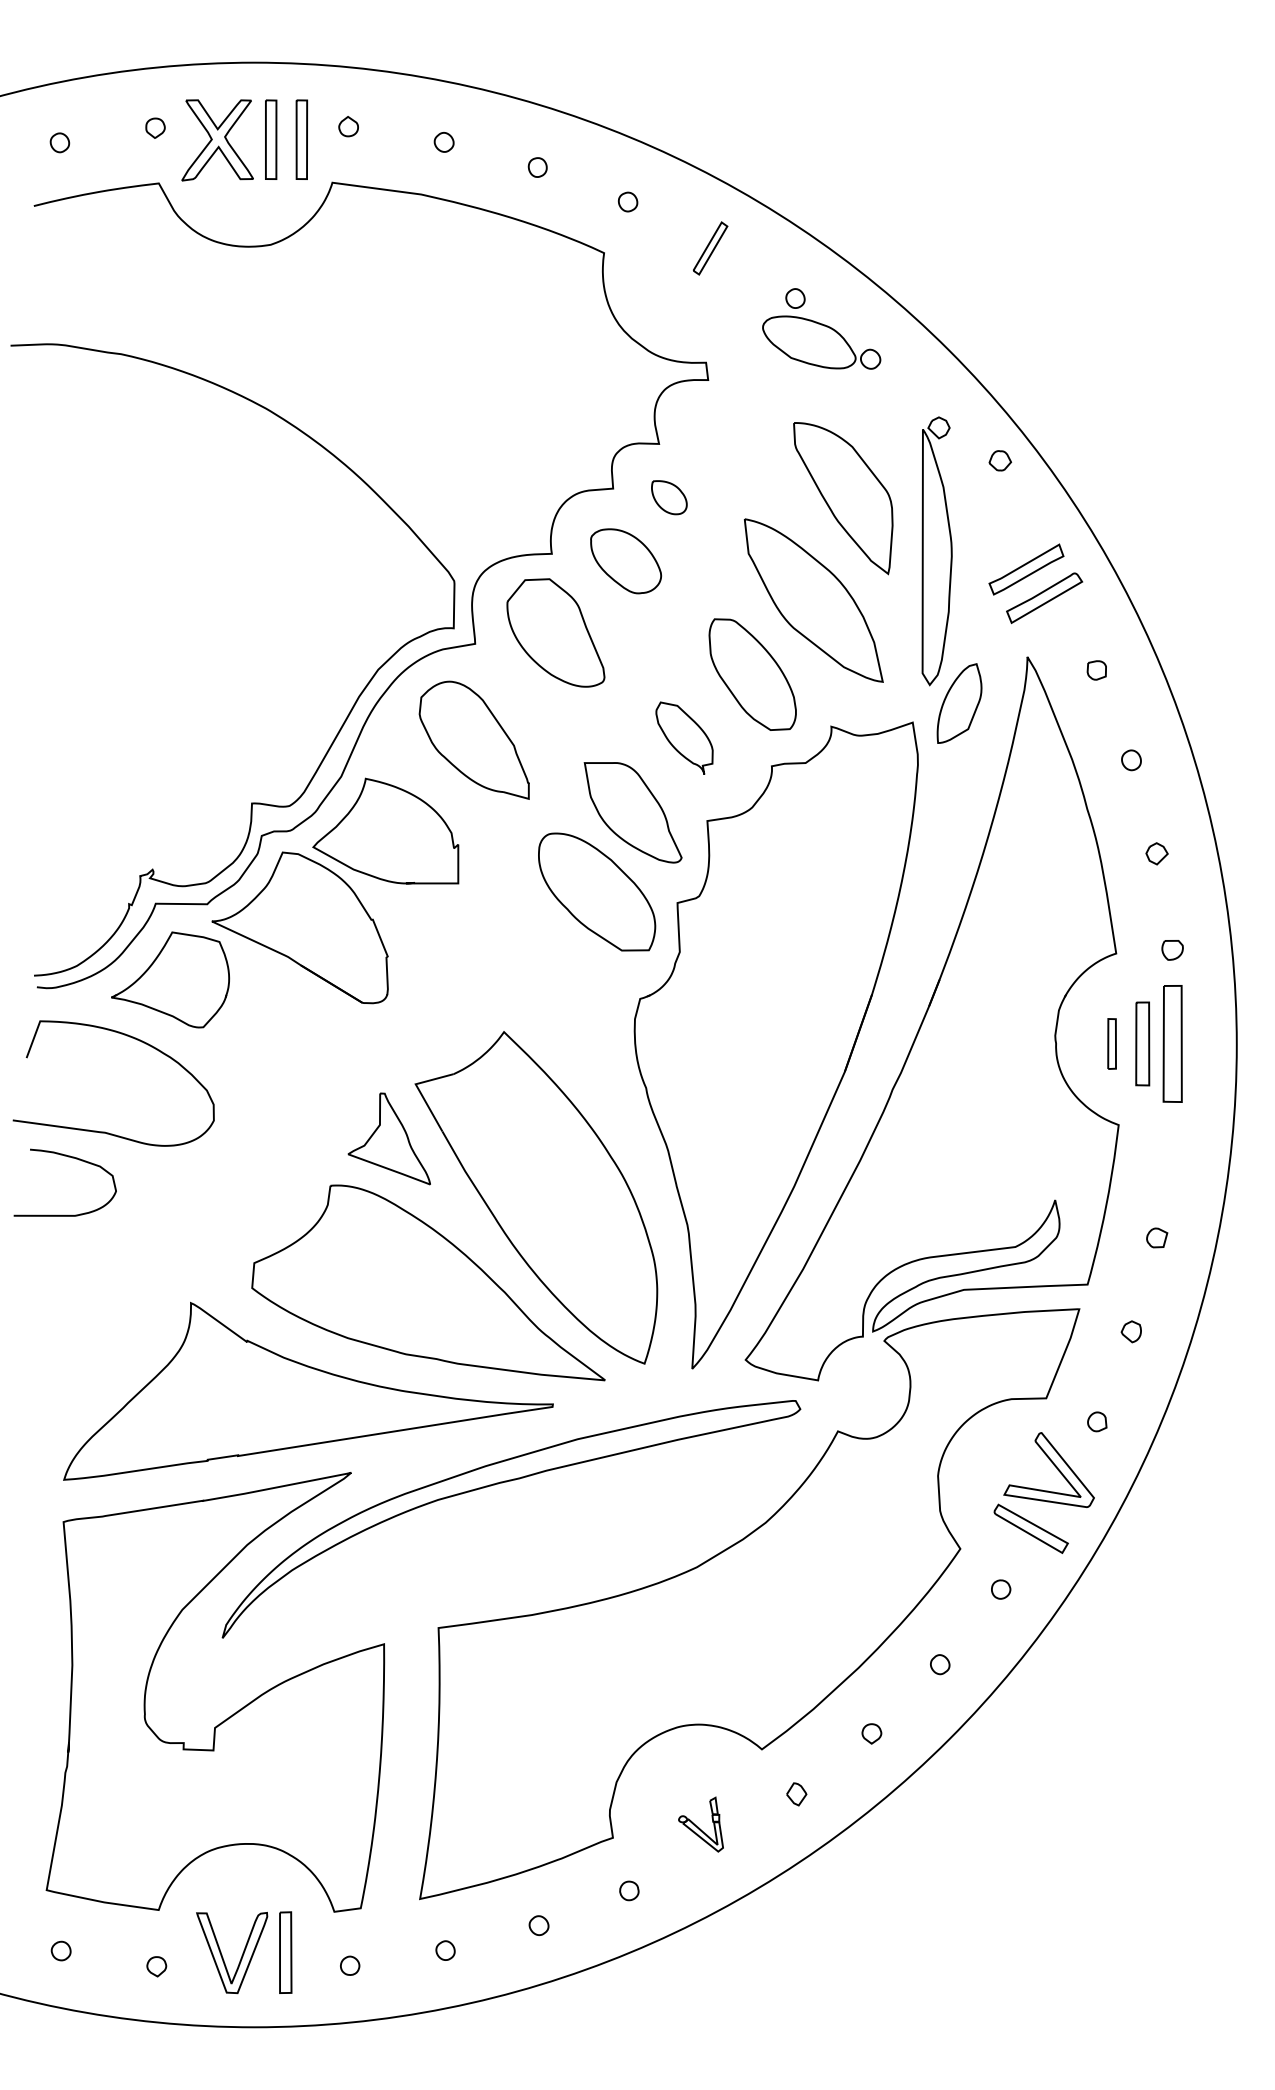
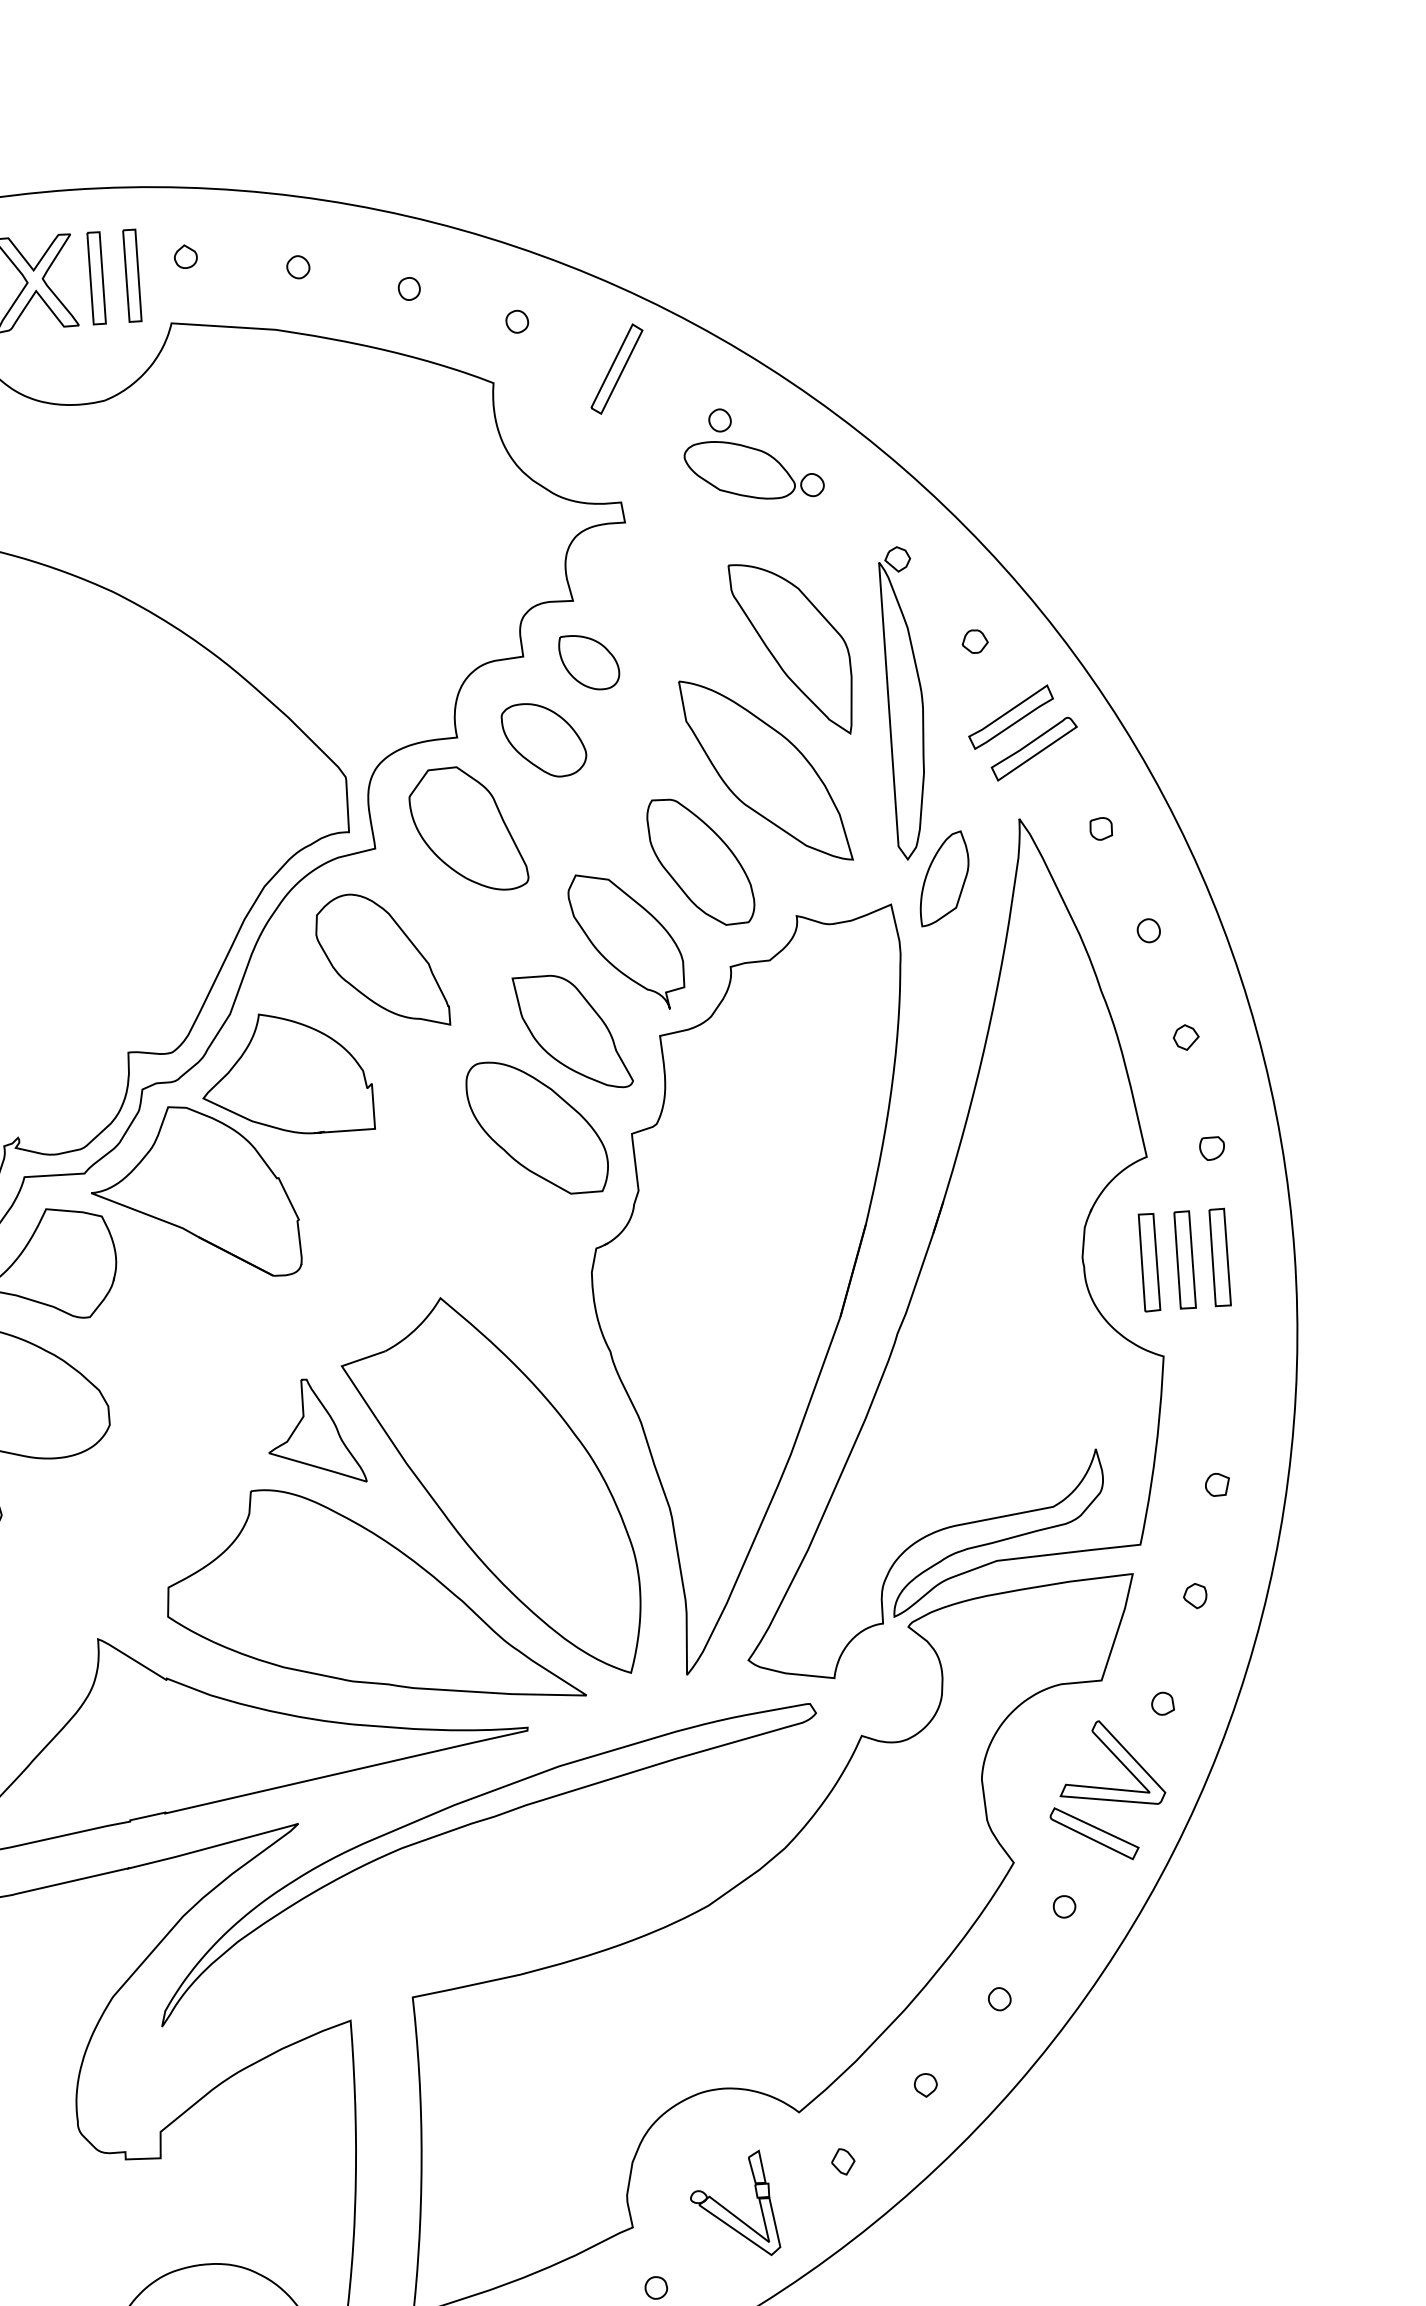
part: (710, 248) -> (617, 369), size x1.43
part: (1000, 460) -> (975, 641), moved
part: (669, 497) -> (589, 662), size x1.43
part: (684, 737) -> (626, 940), size x1.67
part: (1111, 1043) -> (1148, 1262), size x1.67
part: (1172, 1043) -> (1219, 1257), size x0.71
part: (700, 1824) -> (733, 2204), size x1.67

